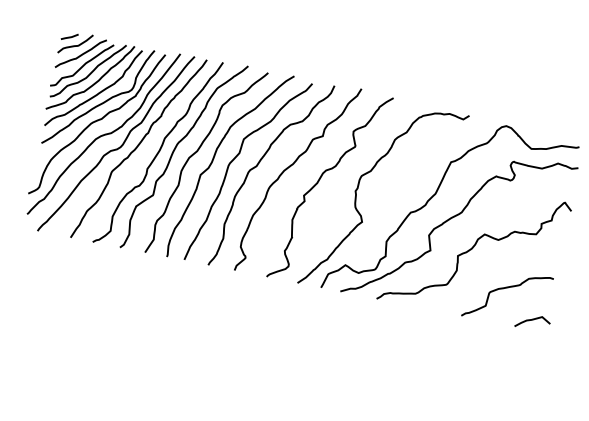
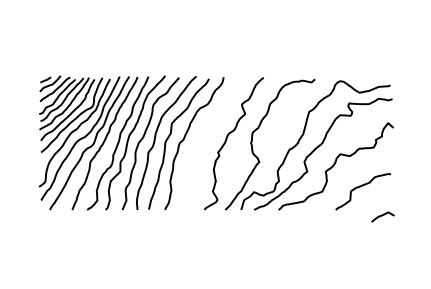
curve: (291, 166) -> (206, 135), removed
curve: (532, 321) -> (382, 216), moved

